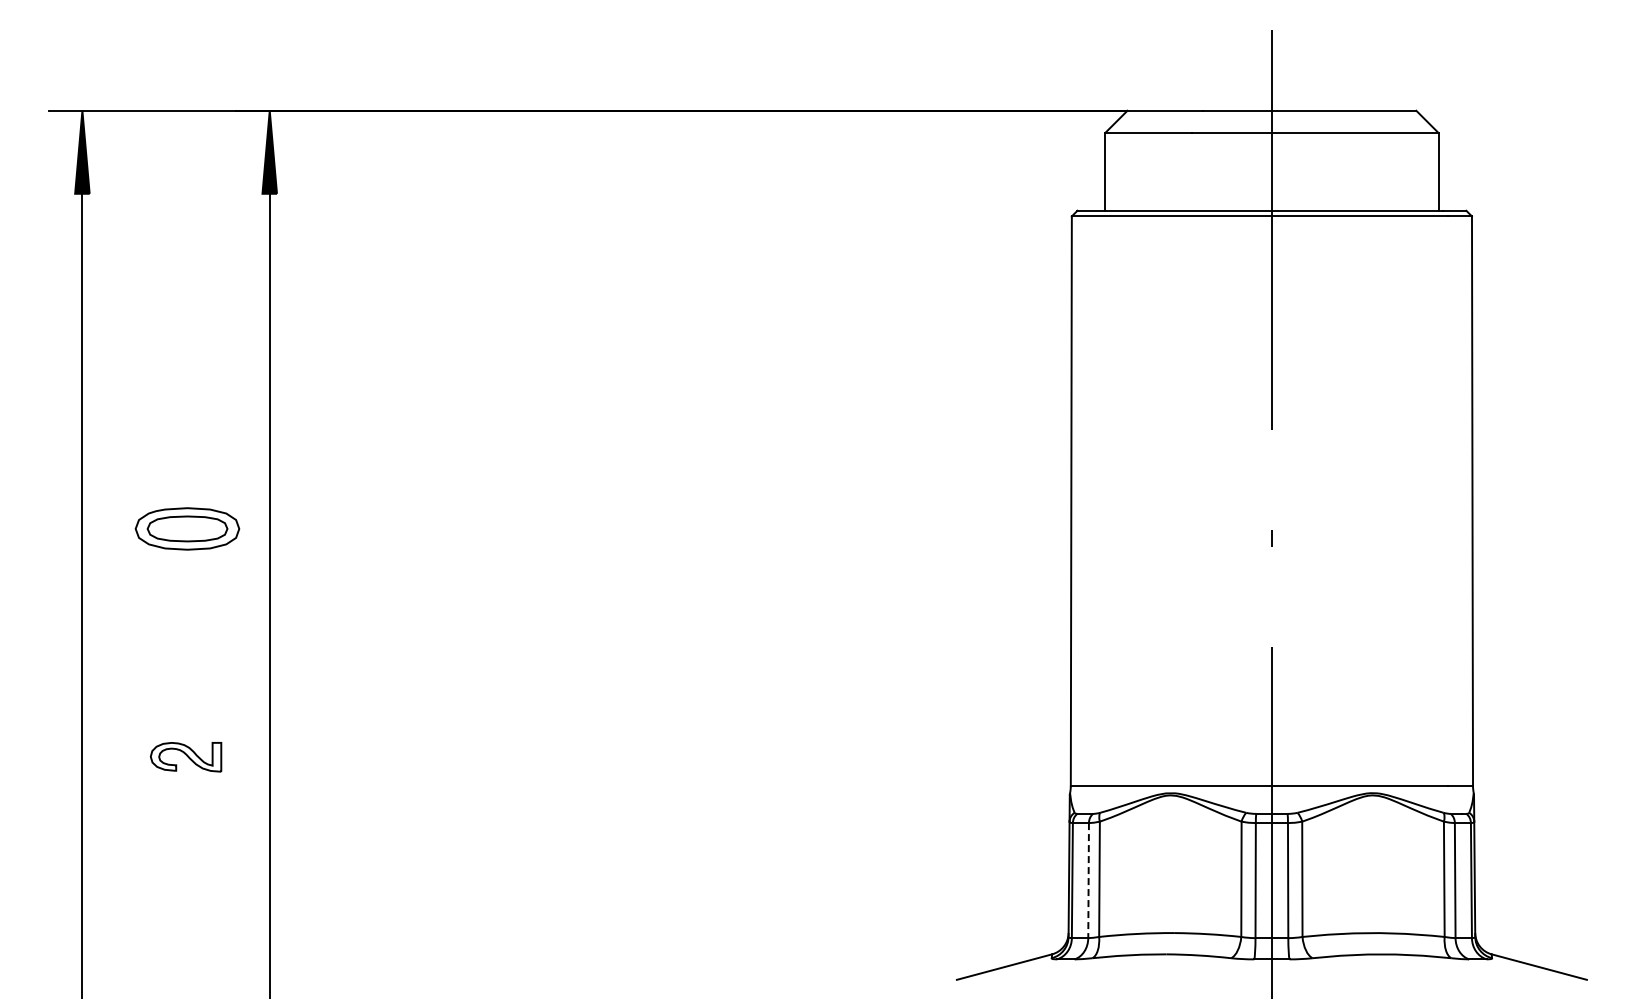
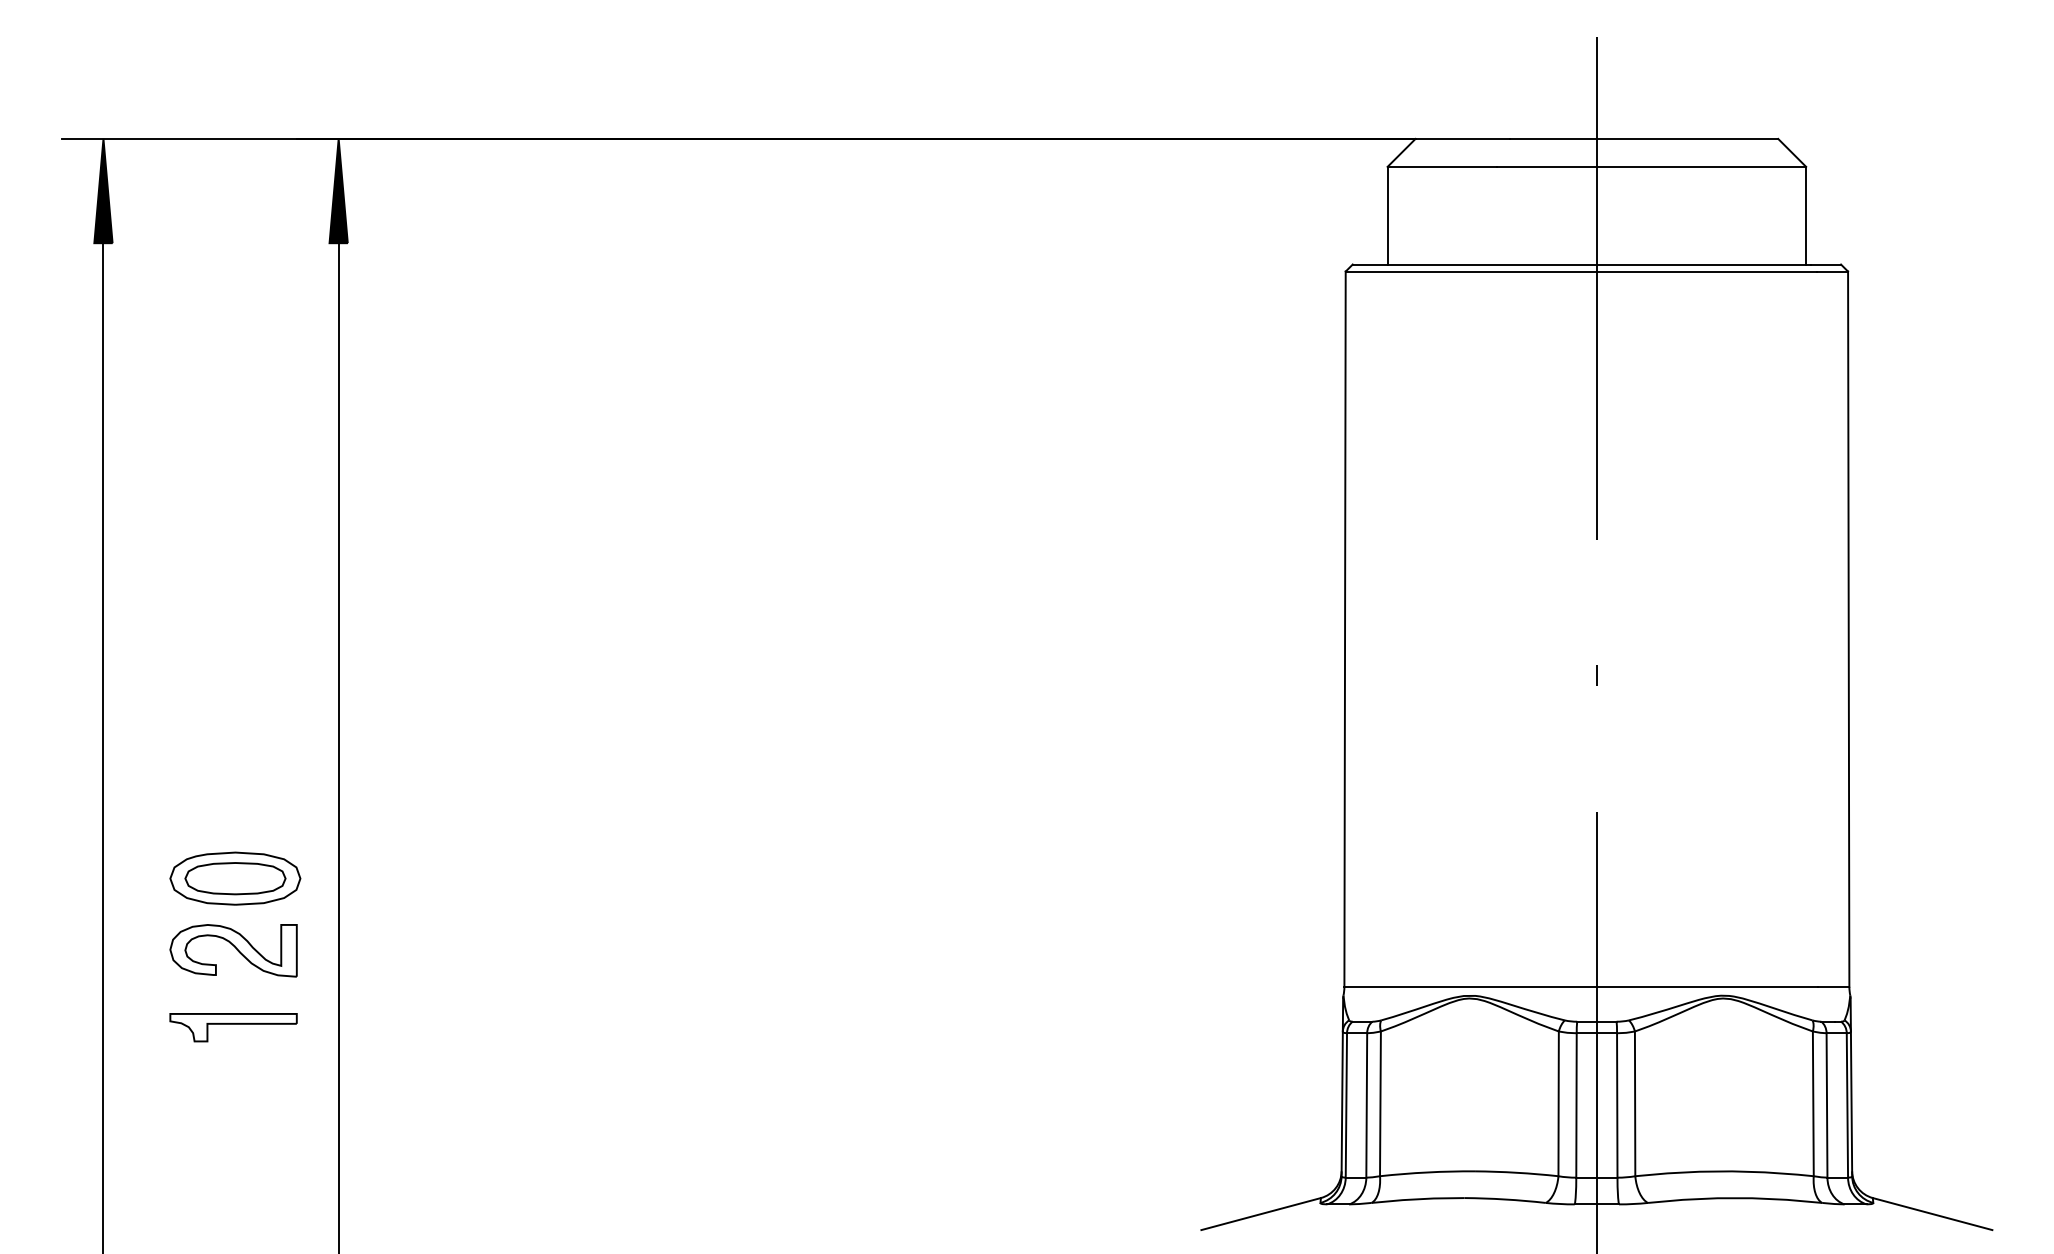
part: (187, 528) -> (235, 878), moved
part: (185, 756) -> (232, 949), size x1.43
part: (185, 818) -> (232, 1027), added
line: (1088, 880) -> (1366, 1105), dashed -> solid

